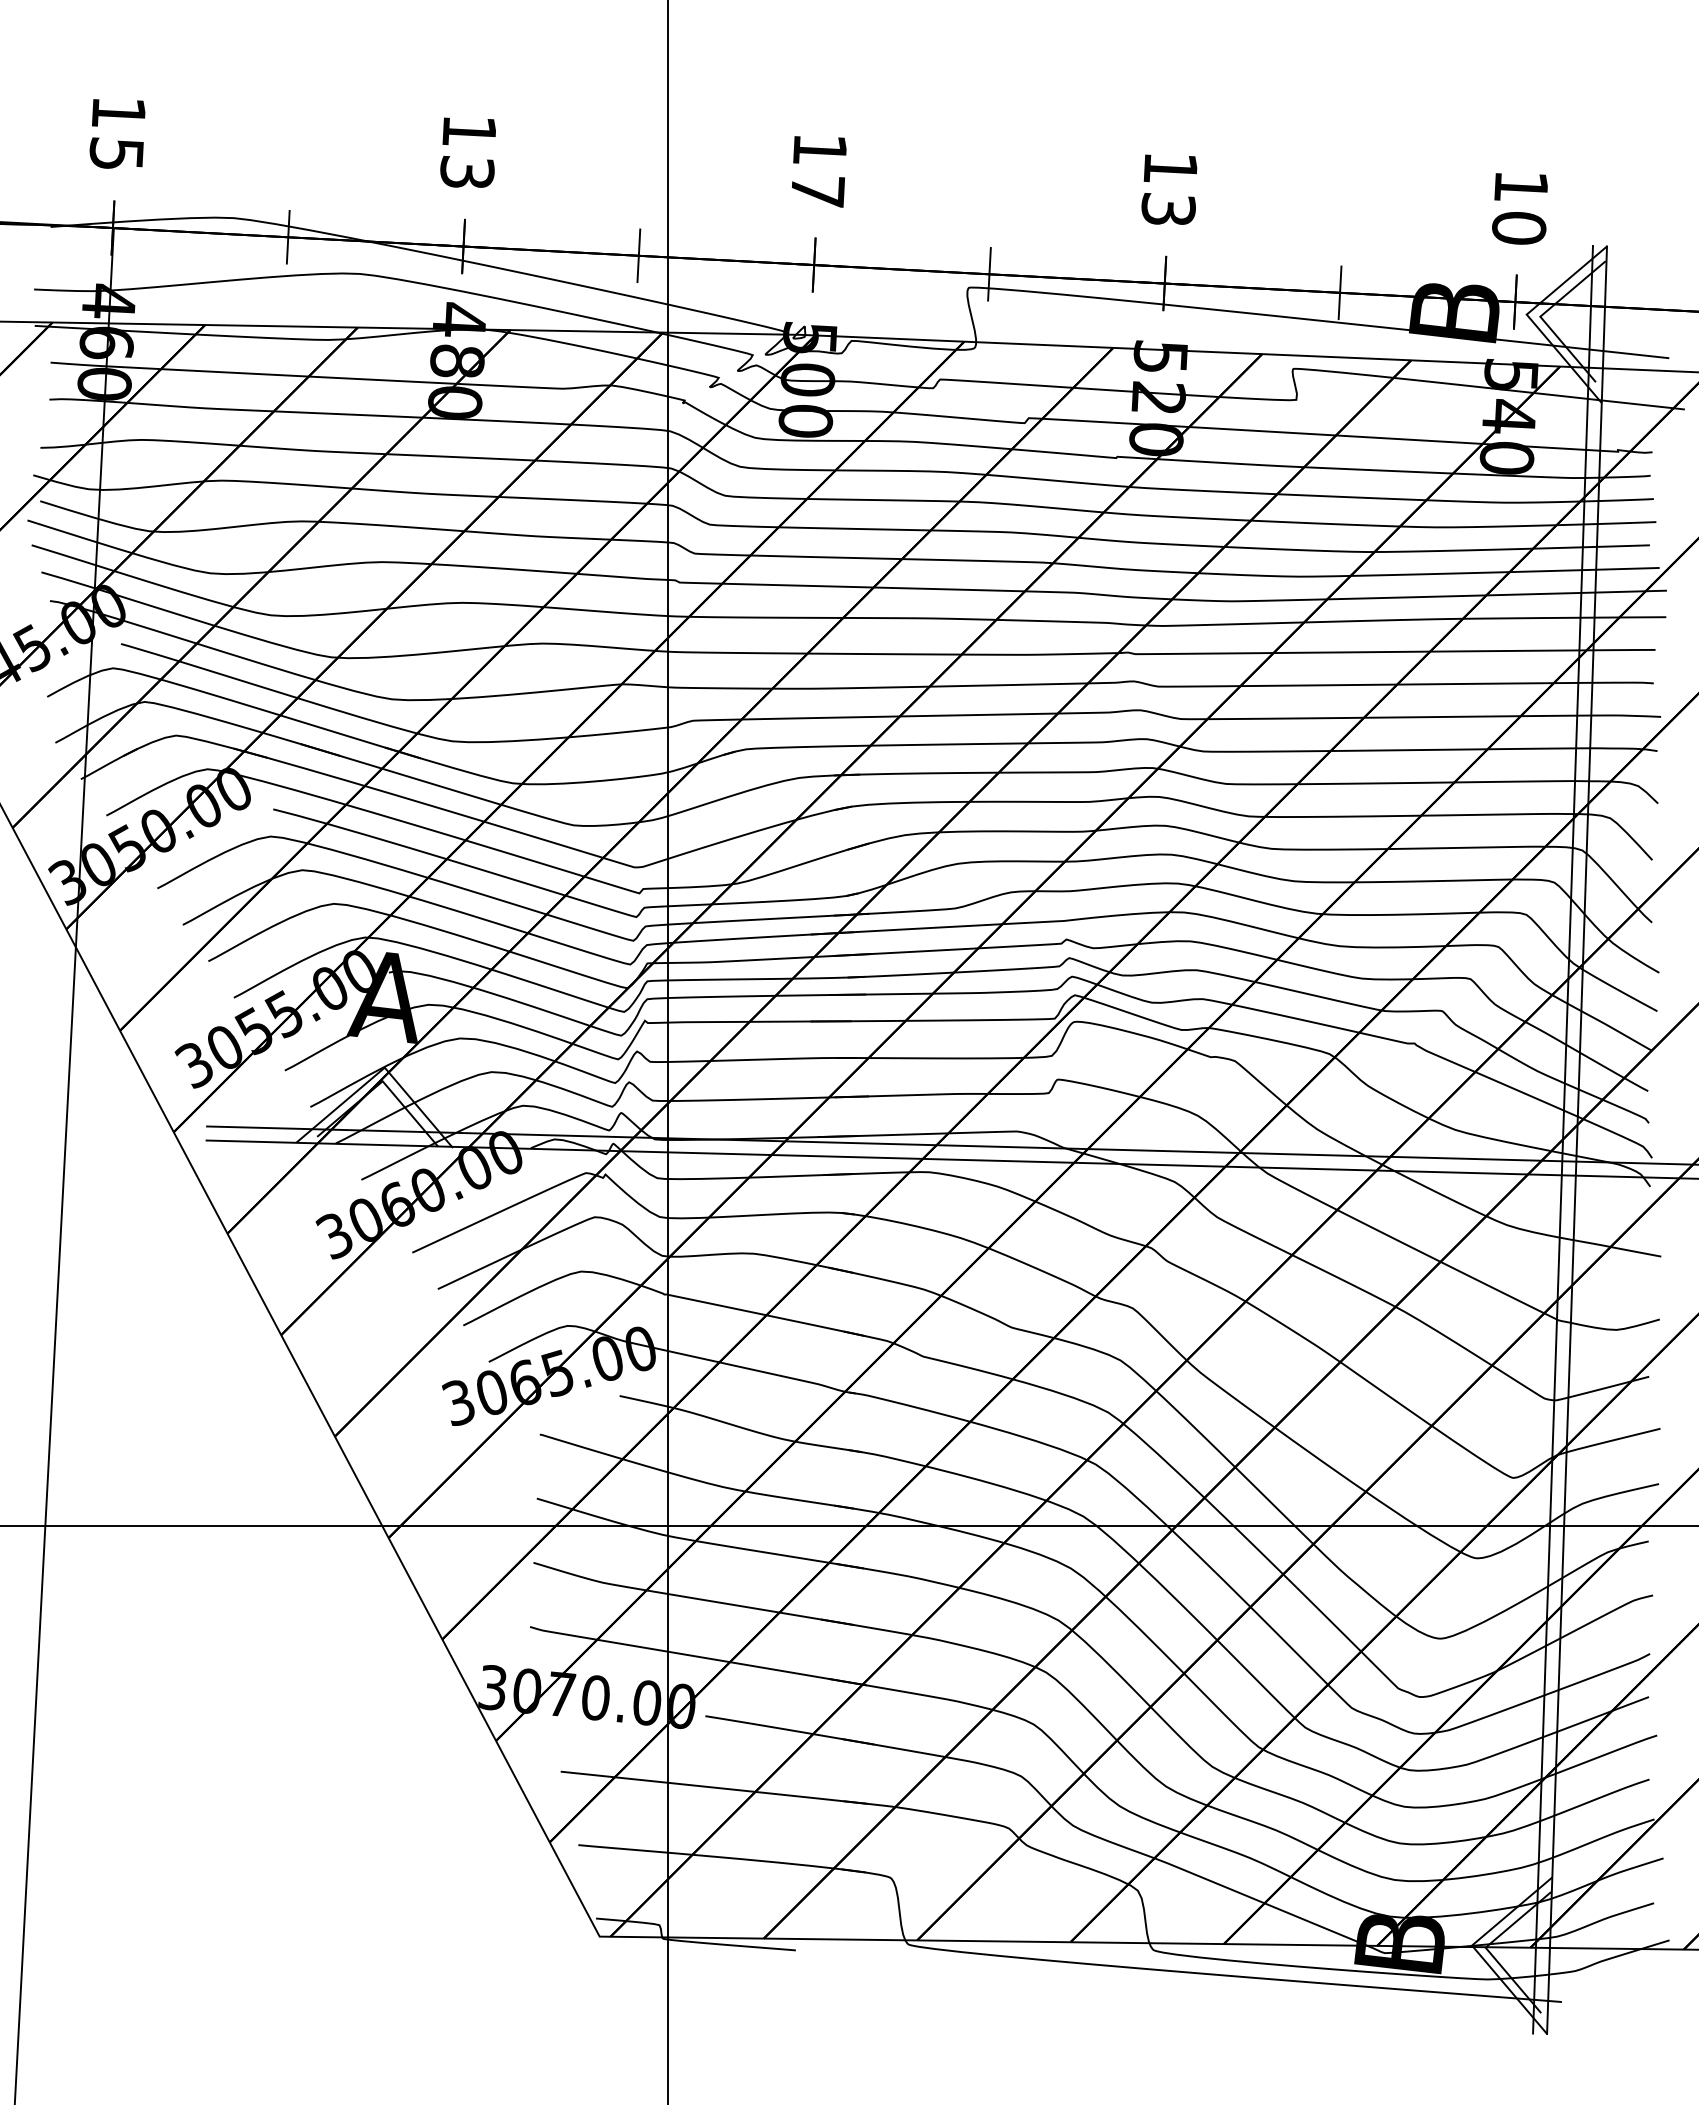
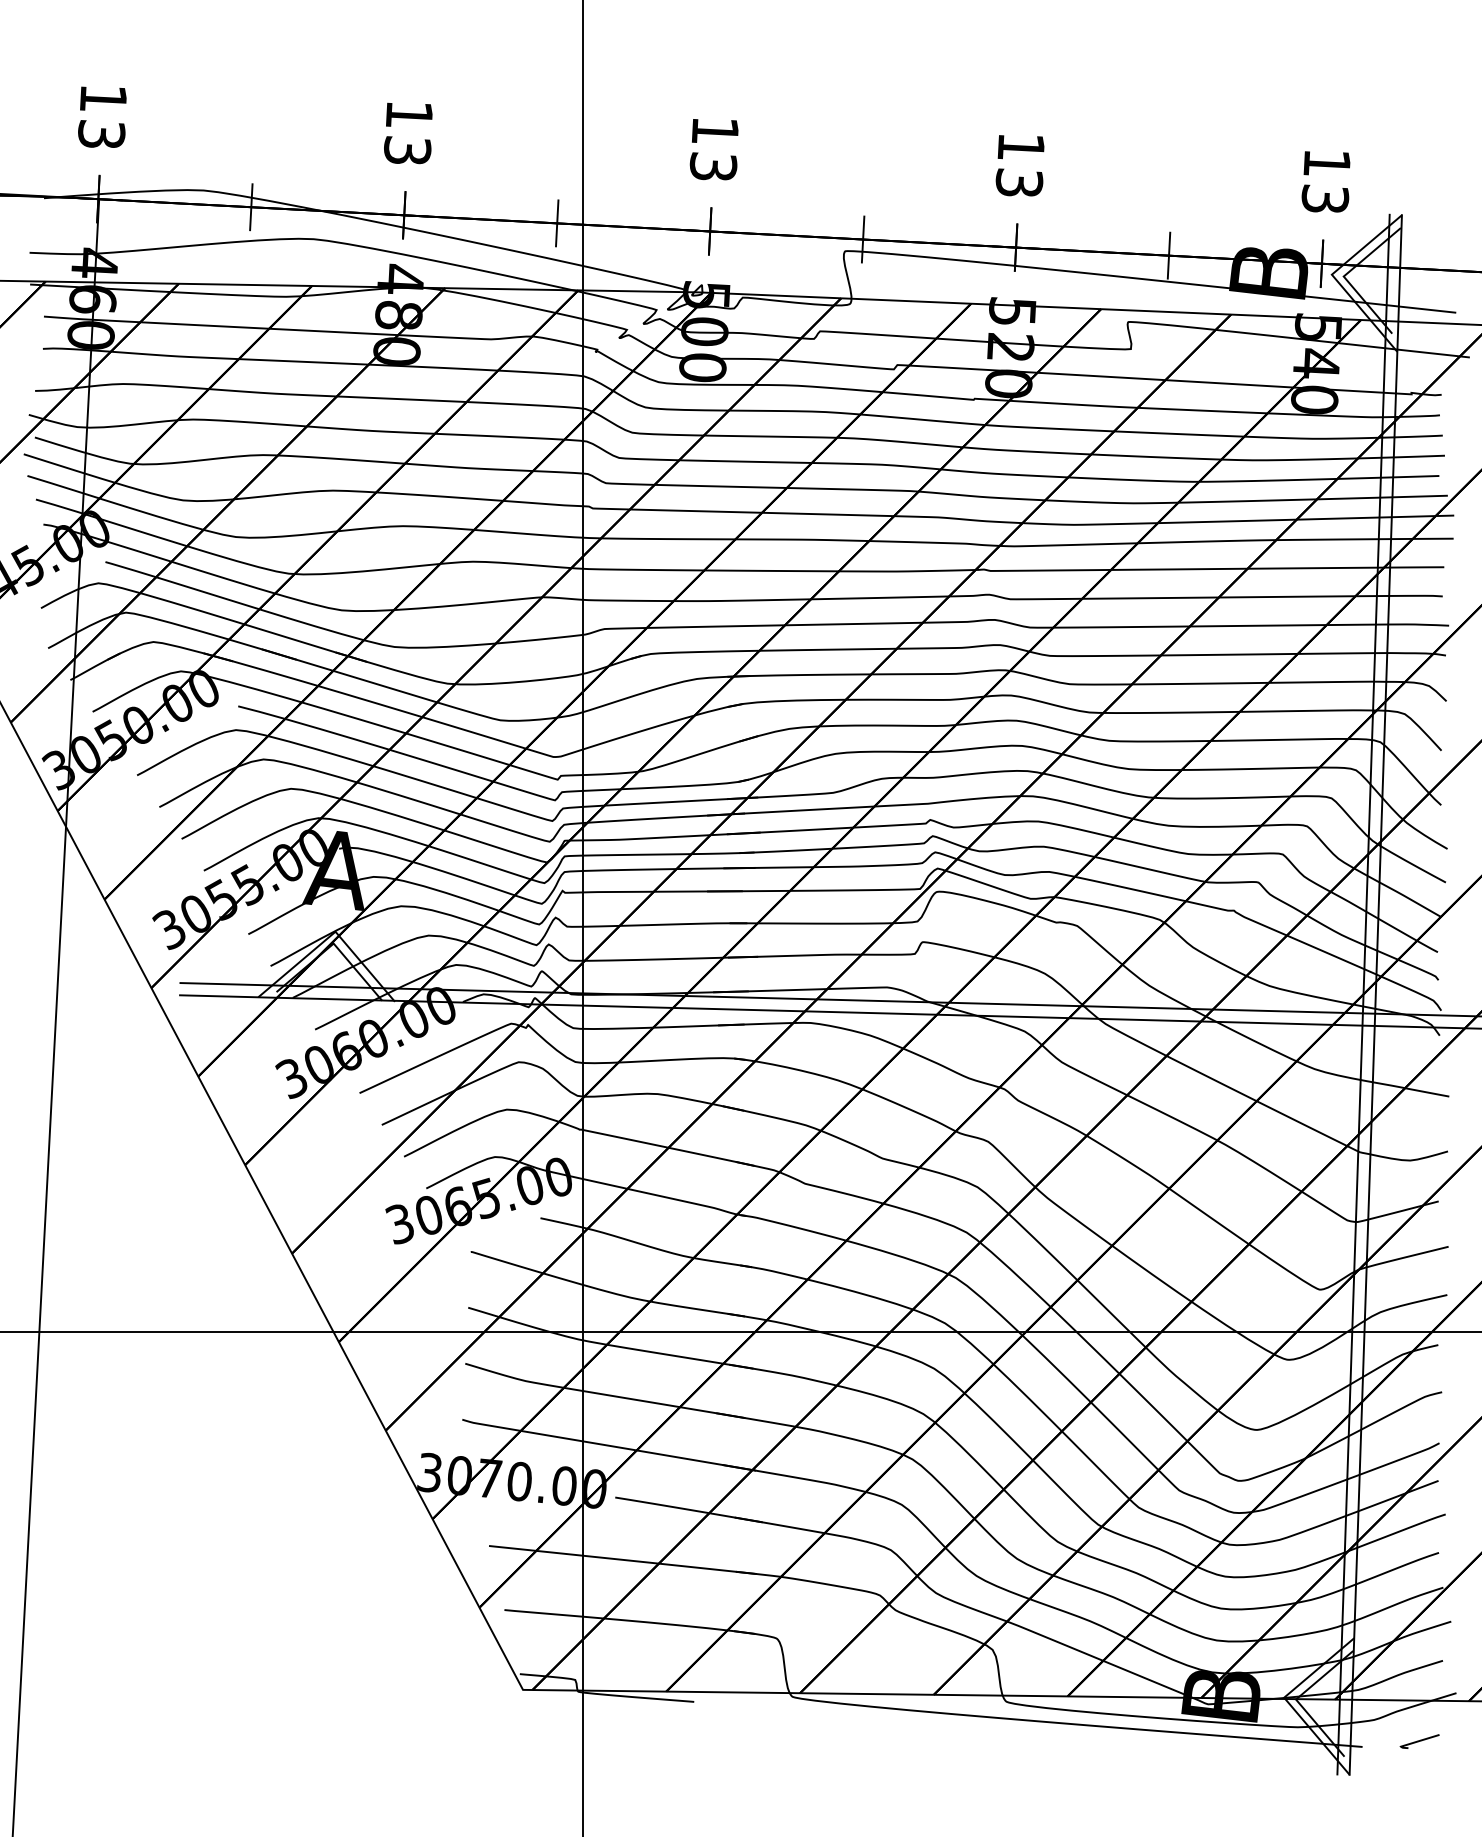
text: (117, 153) -> (102, 134), 15 -> 13
text: (817, 190) -> (713, 166), 17 -> 13
text: (1519, 227) -> (1325, 198), 10 -> 13
curve: (1627, 1995) -> (1419, 1741), added

